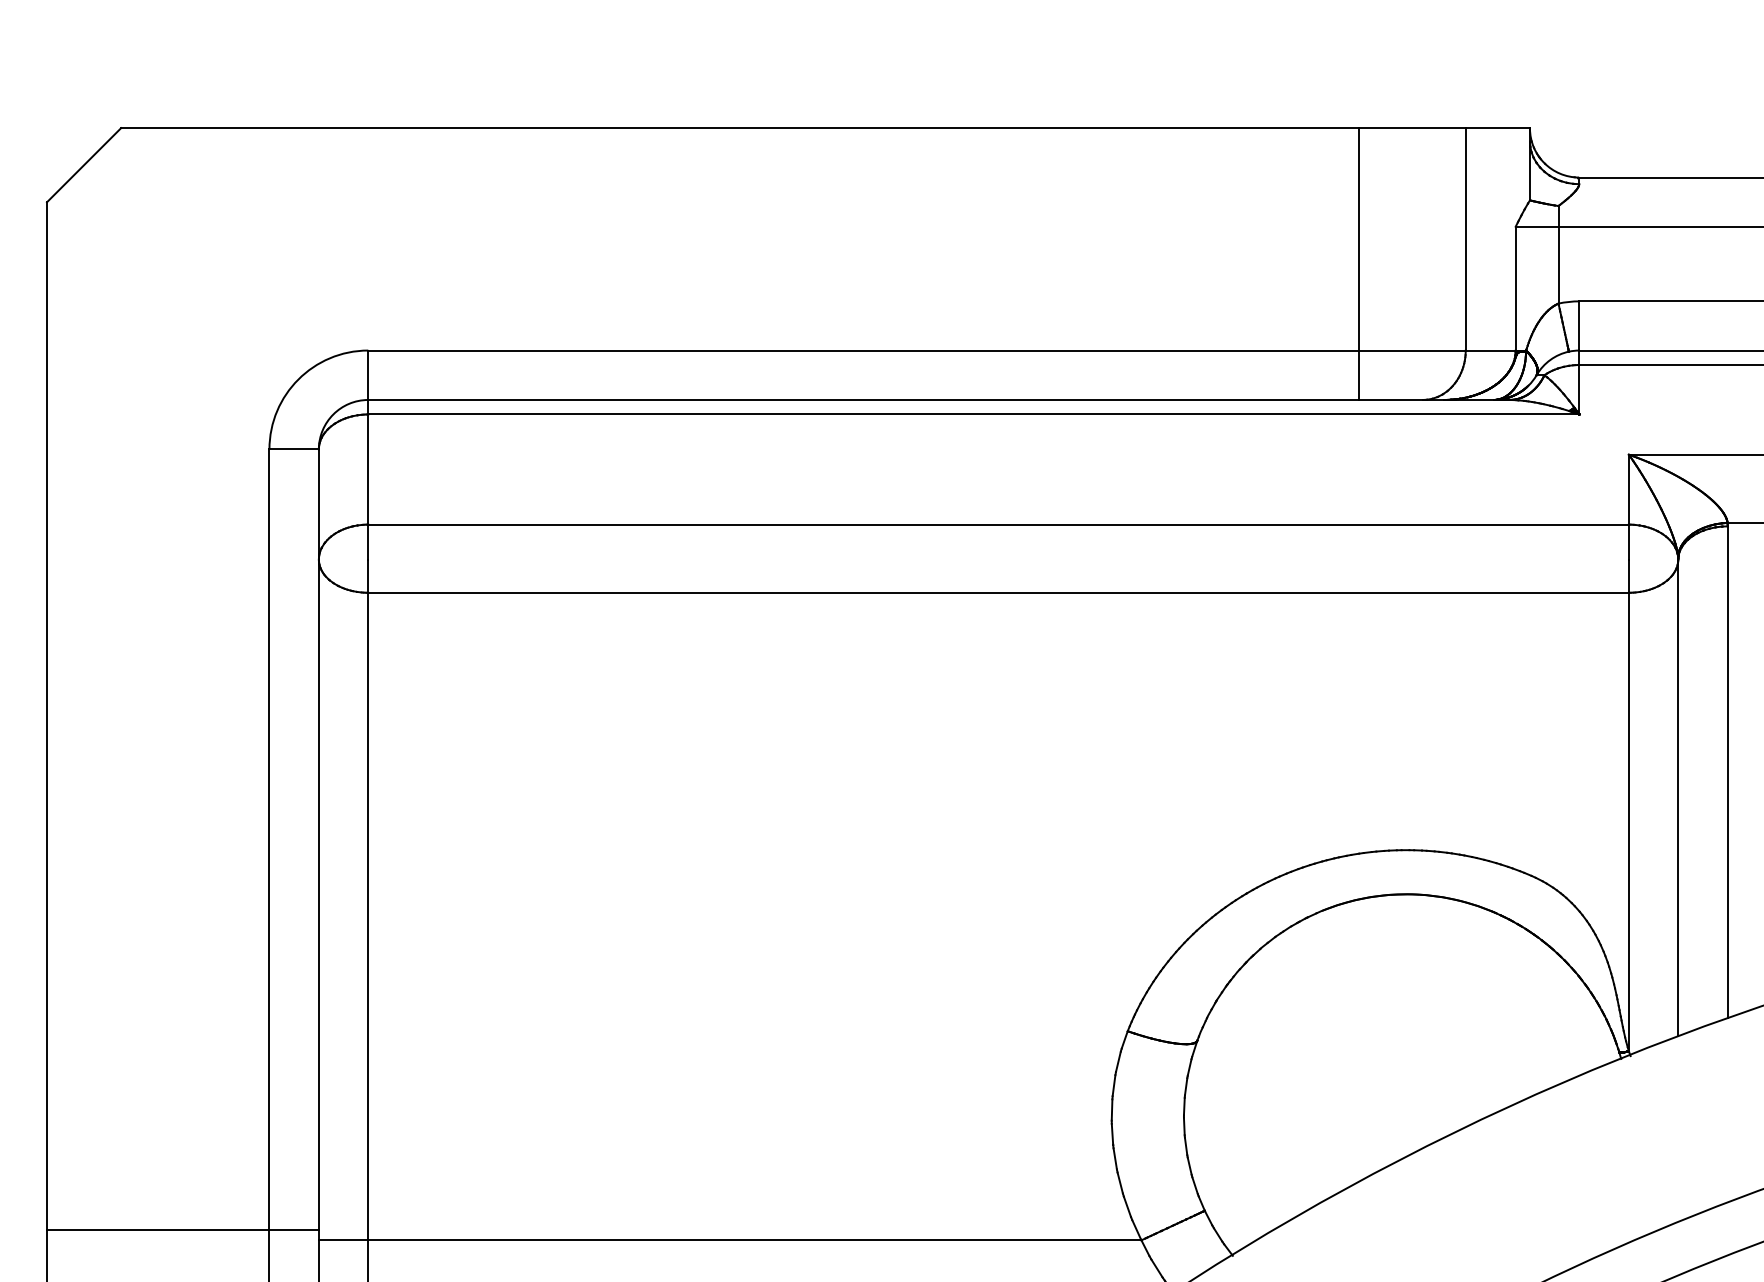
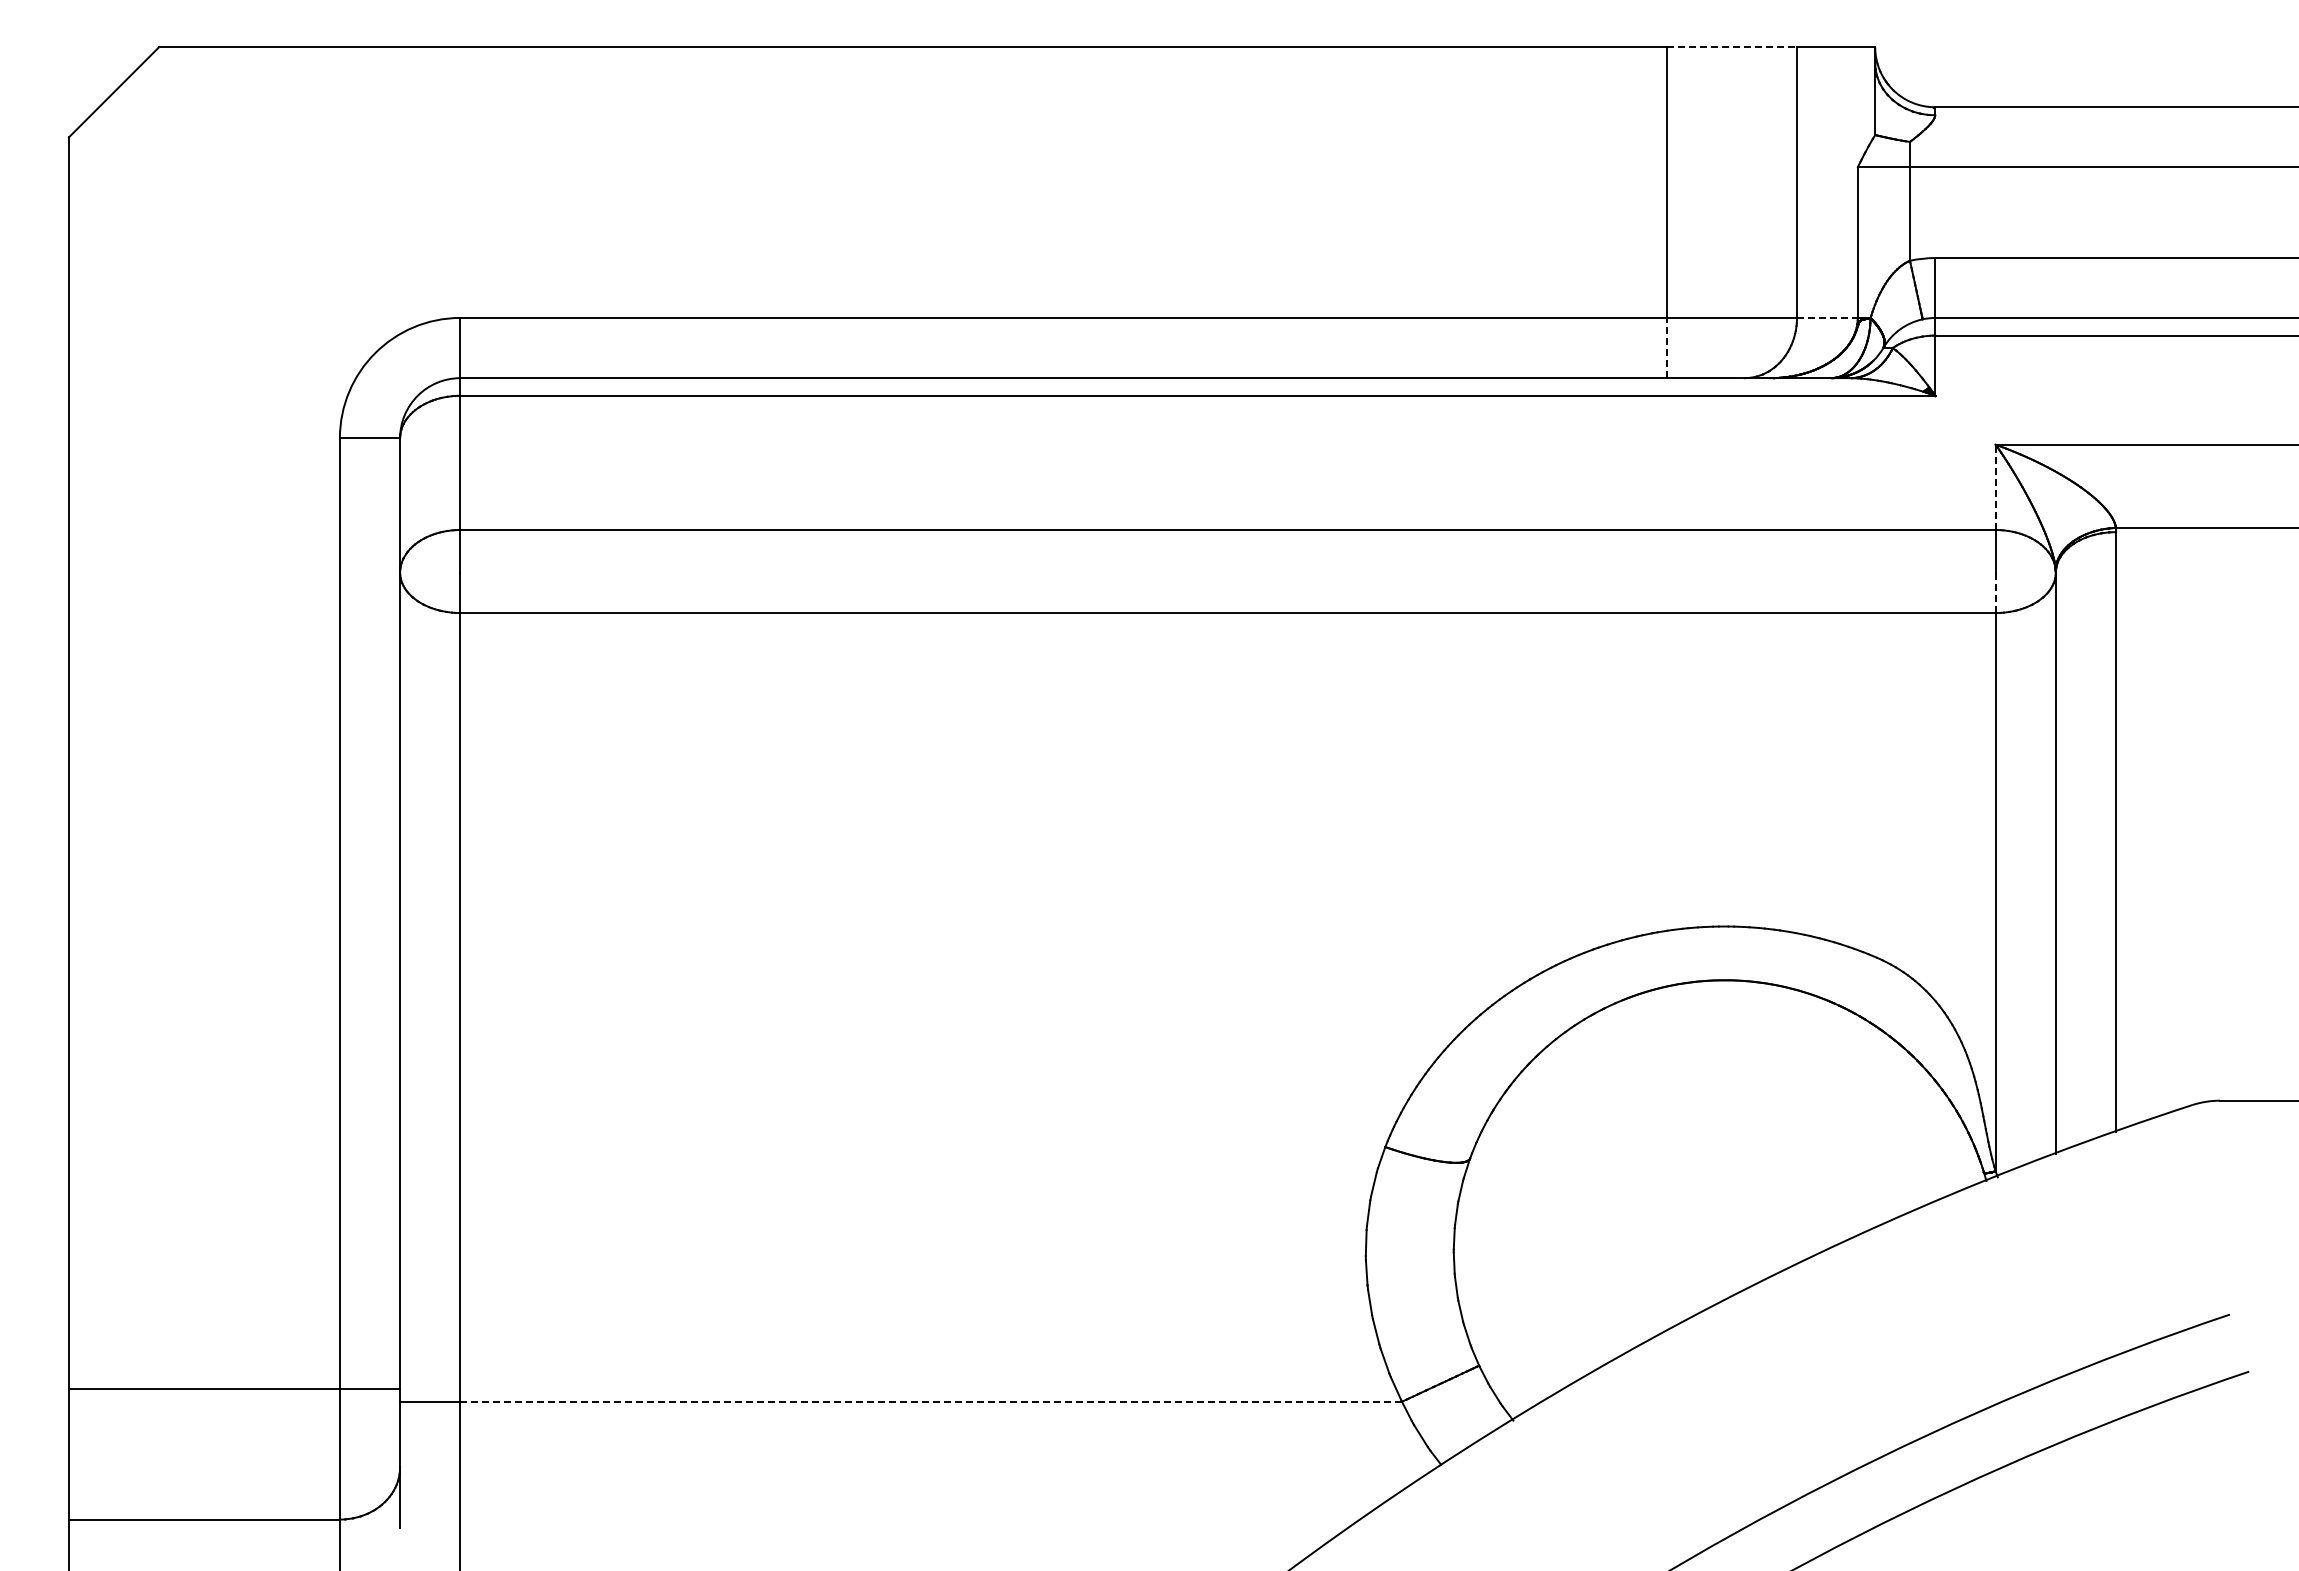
line: (1412, 128) -> (1732, 47), solid -> dashed
line: (1490, 350) -> (1827, 317), solid -> dashed
line: (1358, 374) -> (1666, 347), solid -> dashed
line: (1628, 489) -> (1995, 487), solid -> dashed
line: (1628, 575) -> (1995, 592), solid -> dashed
line: (755, 1240) -> (931, 1401), solid -> dashed

